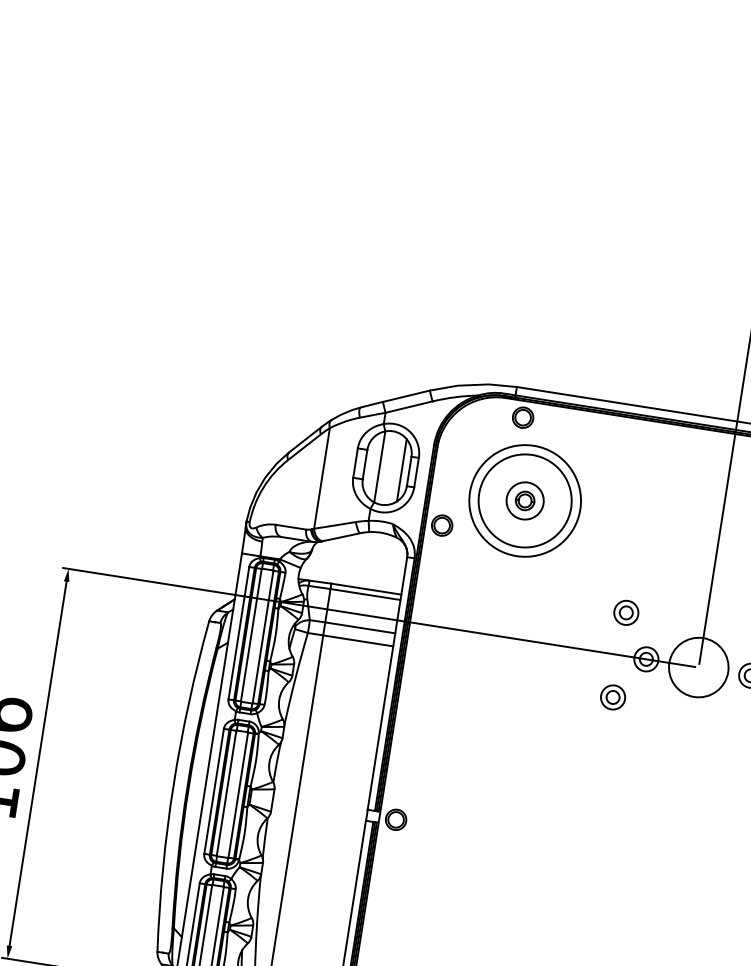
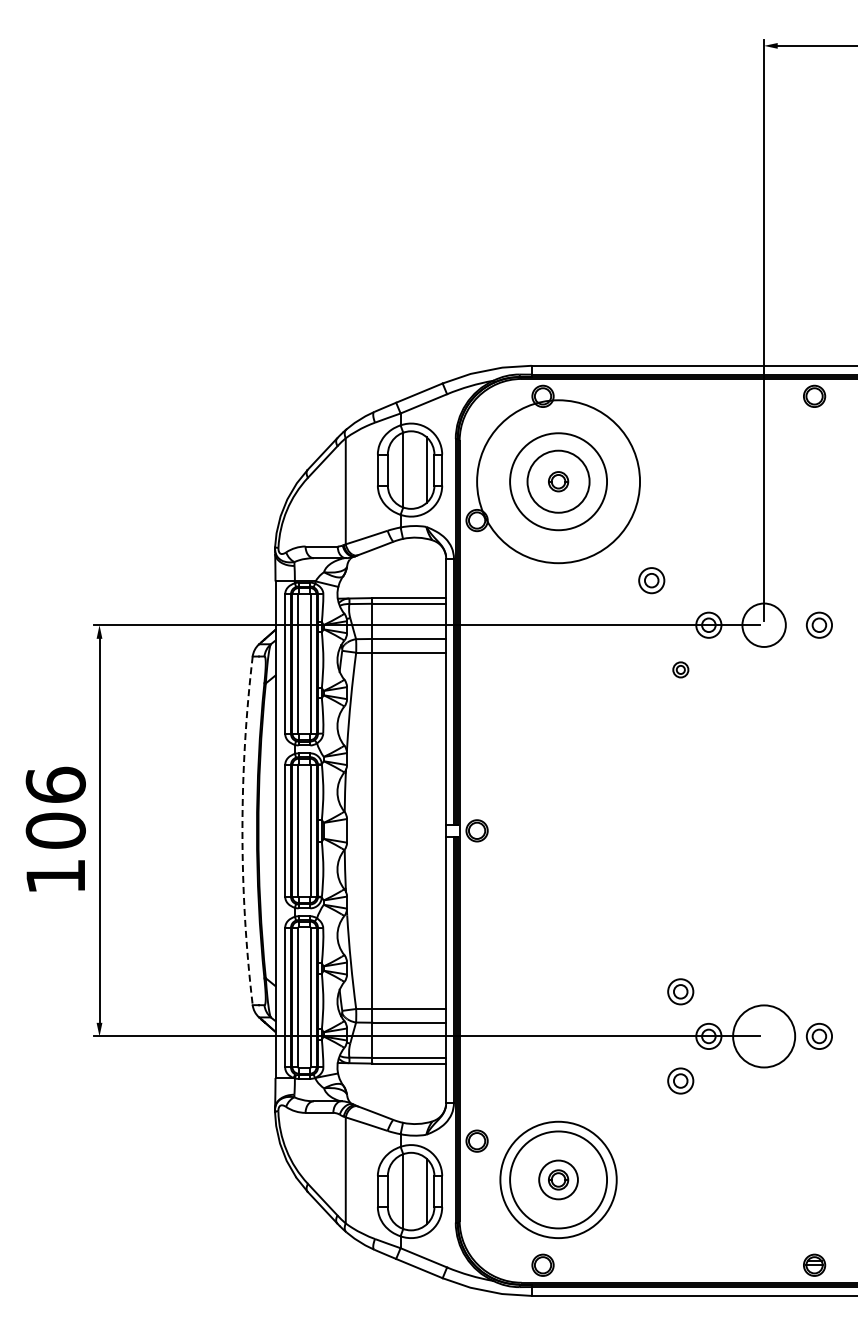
circle: (525, 500) -> (558, 481), size x1.4
circle: (525, 500) -> (558, 481), size x1.6
part: (626, 612) -> (651, 580), moved
circle: (699, 667) -> (764, 625), size x0.7
part: (612, 697) -> (680, 669), size x0.6
arc: (173, 784) -> (242, 830), solid -> dashed

